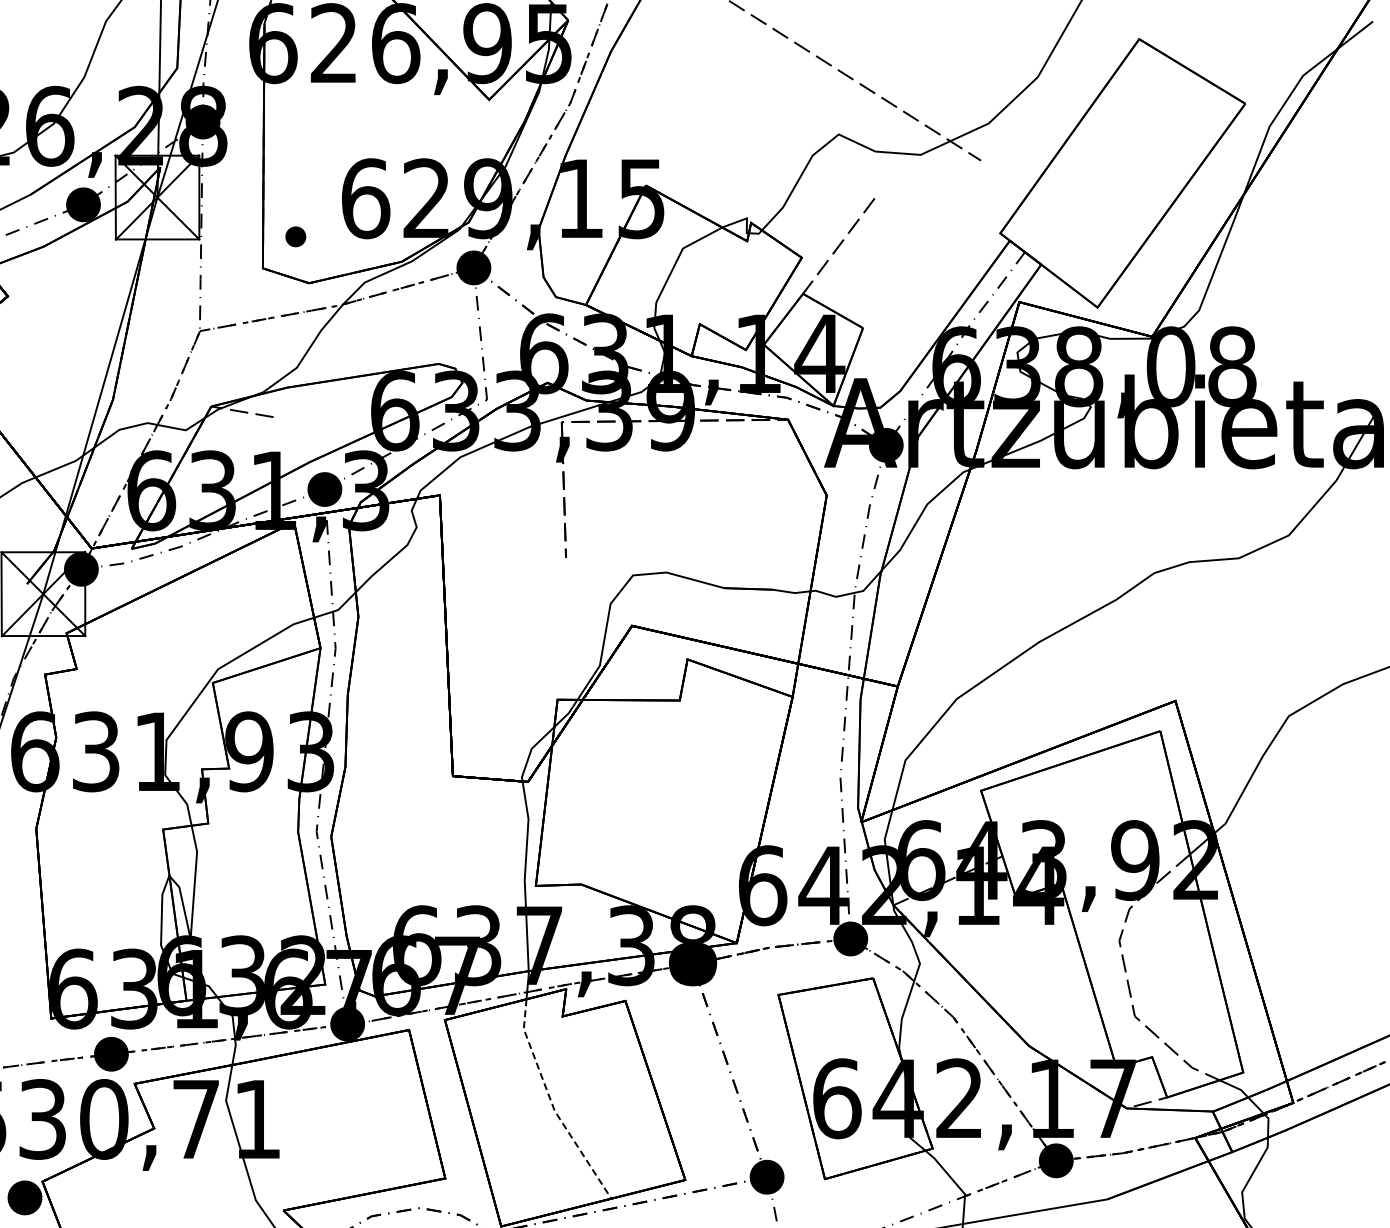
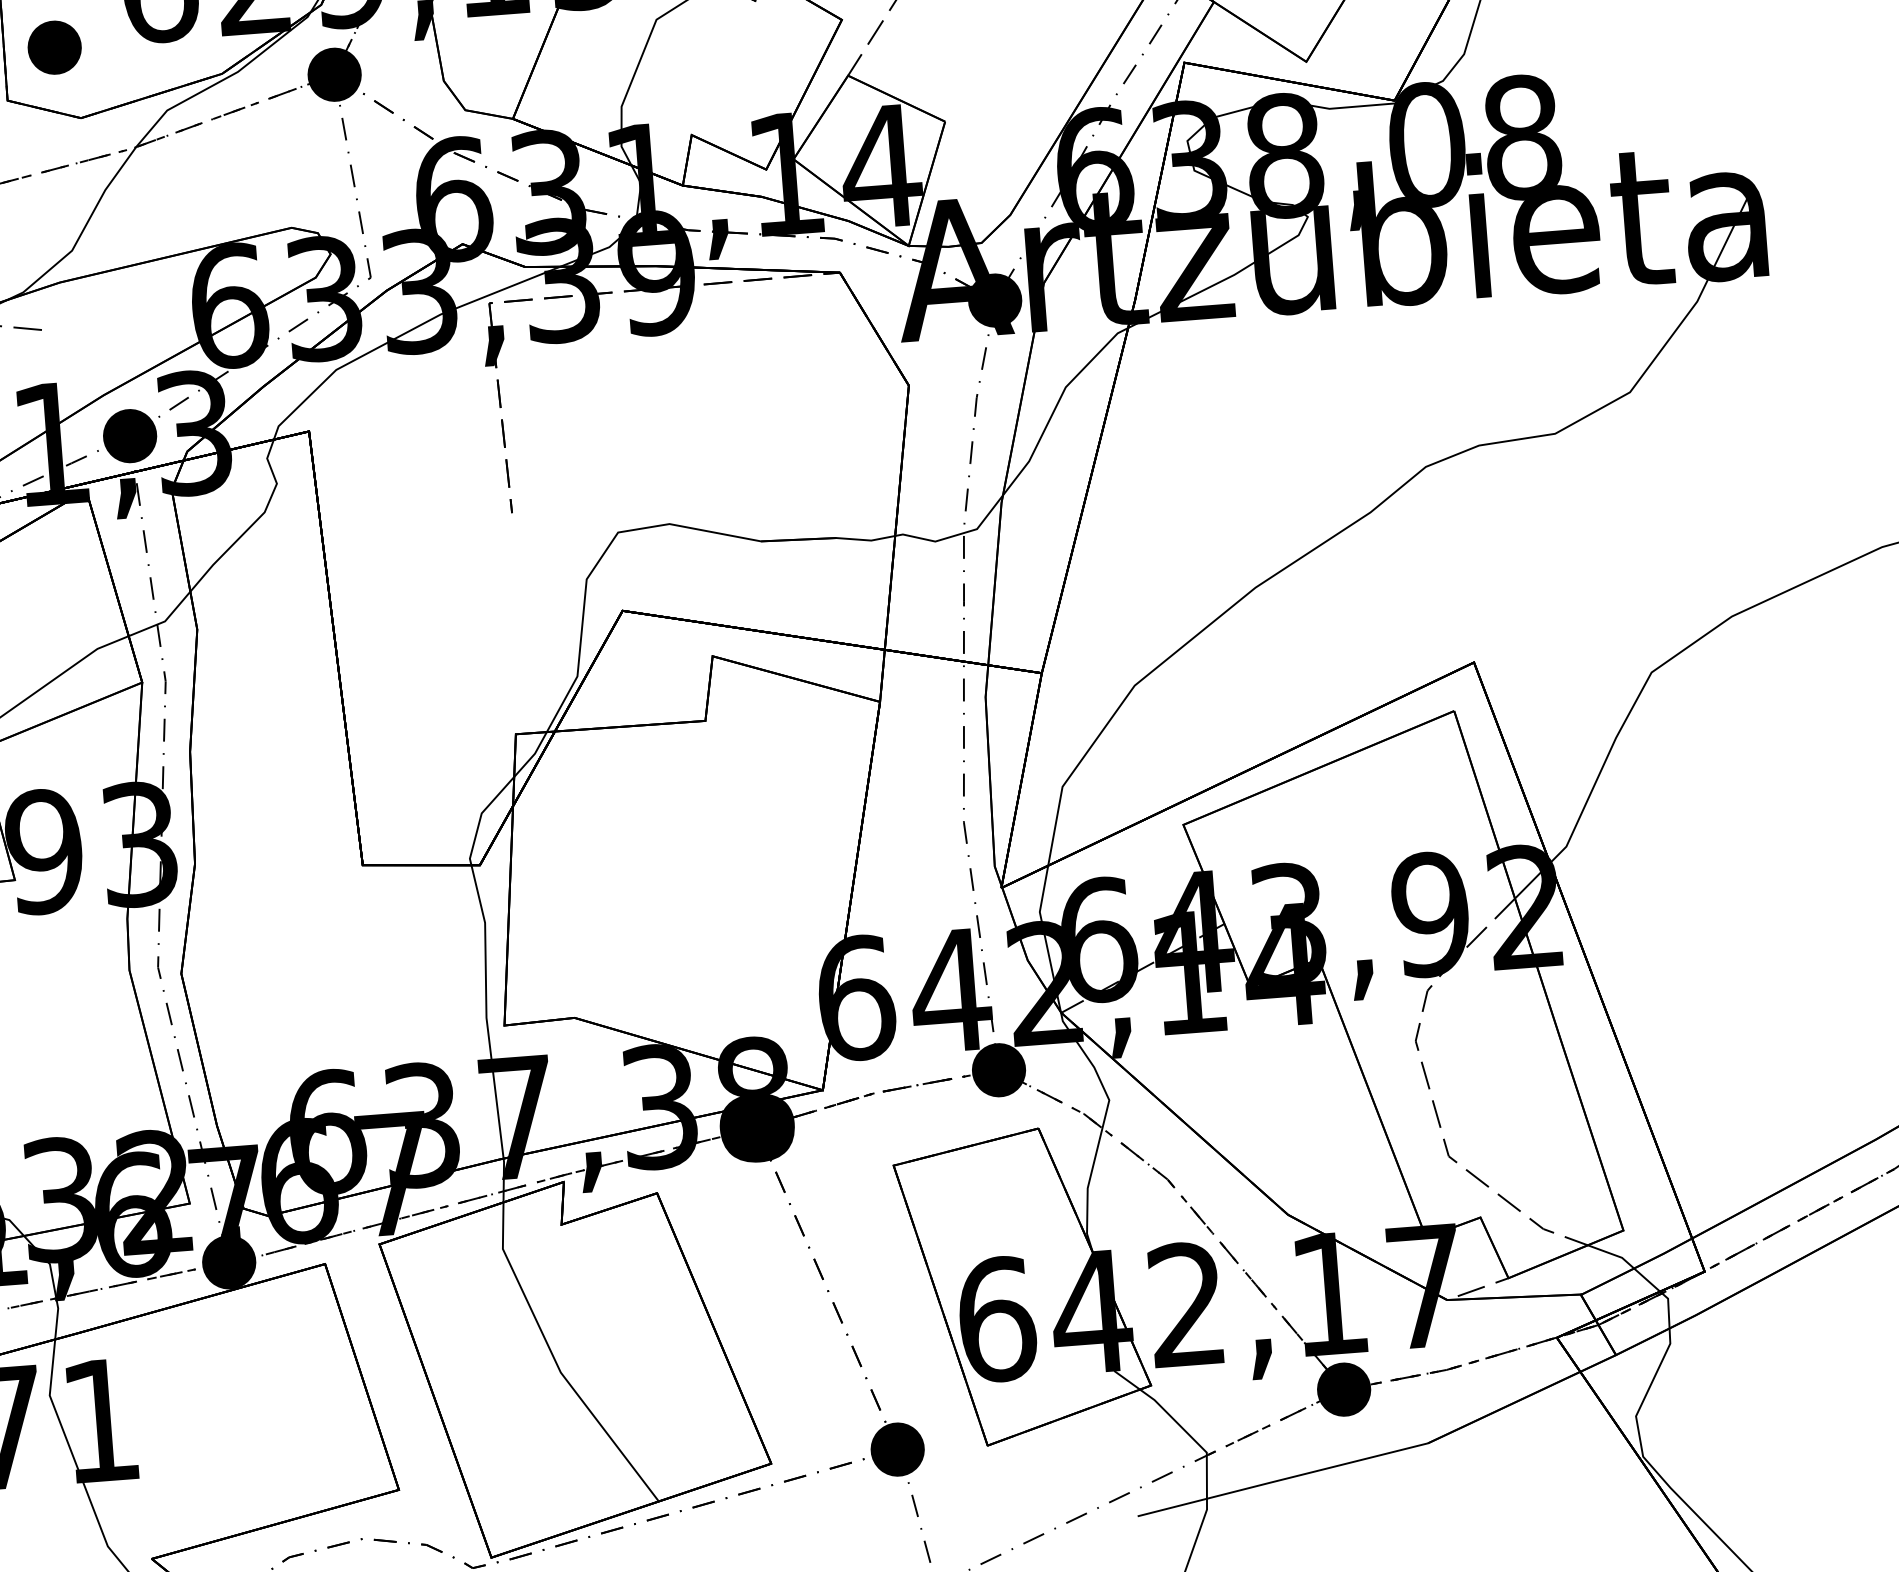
part: (295, 236) -> (54, 47), size x1.67
line: (552, 1105) -> (556, 1363), dashed -> solid

